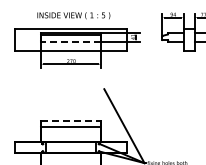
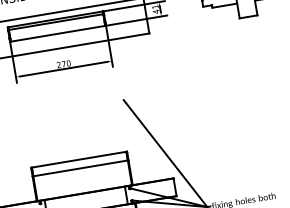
line: (70, 41) -> (57, 33), dashed -> solid
line: (70, 121) -> (78, 160), dashed -> solid

